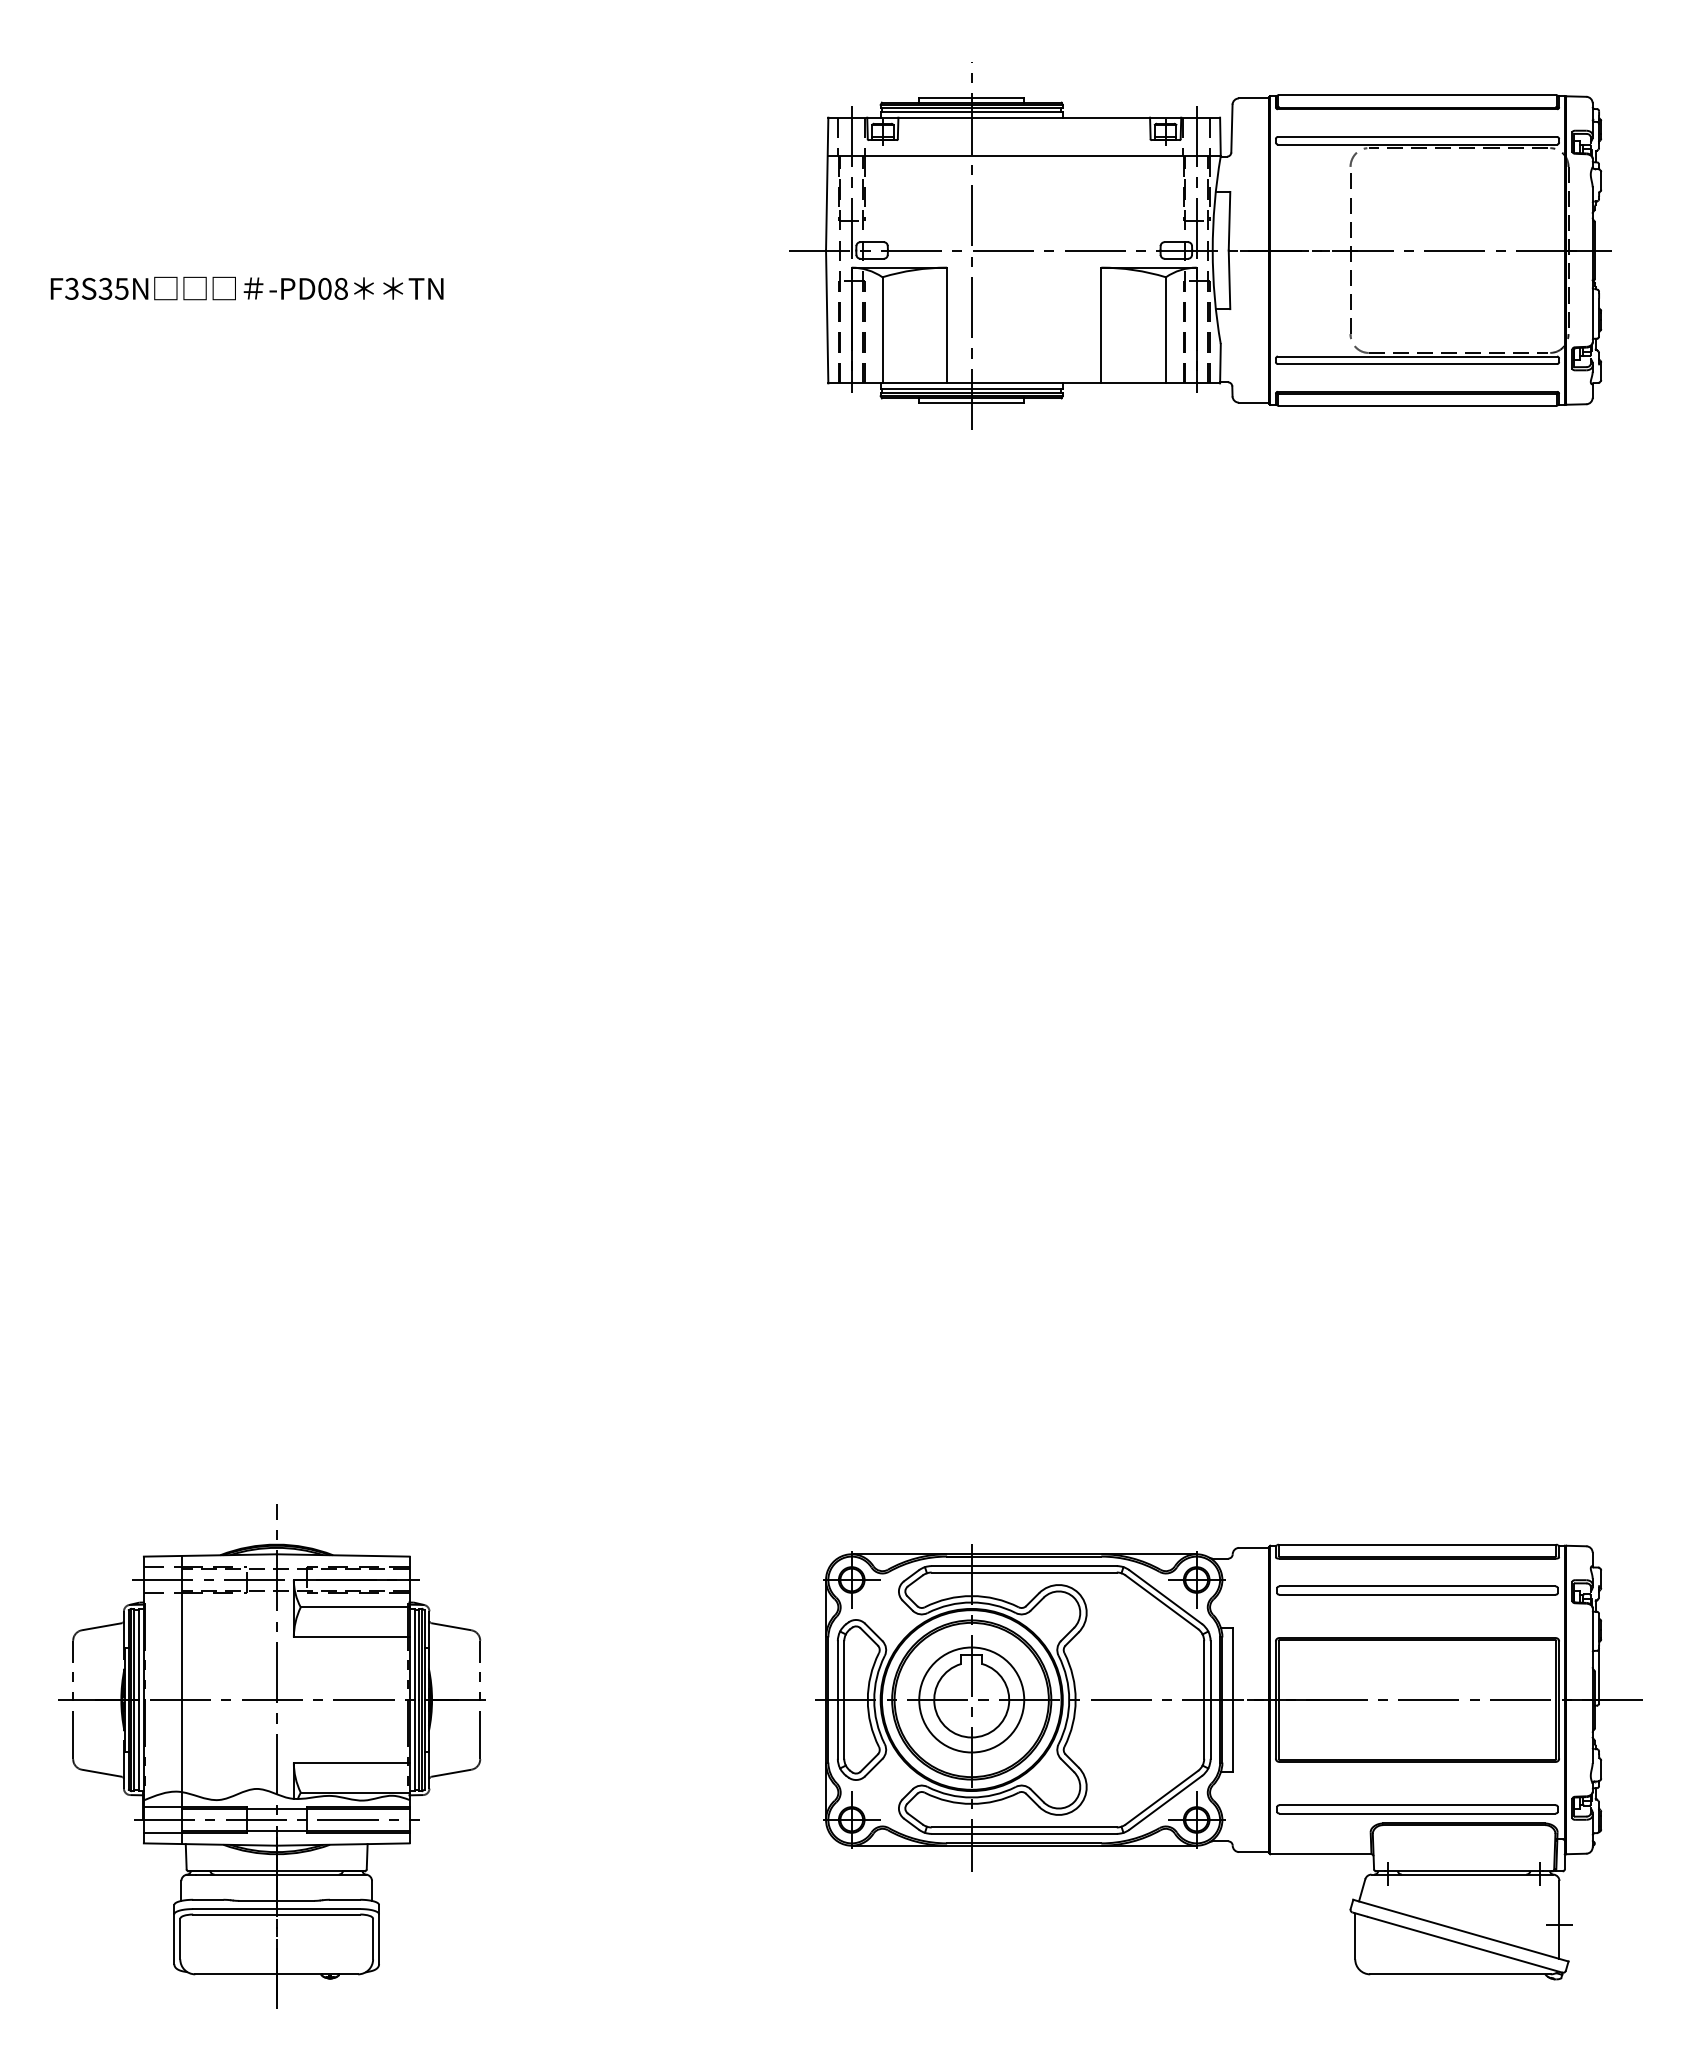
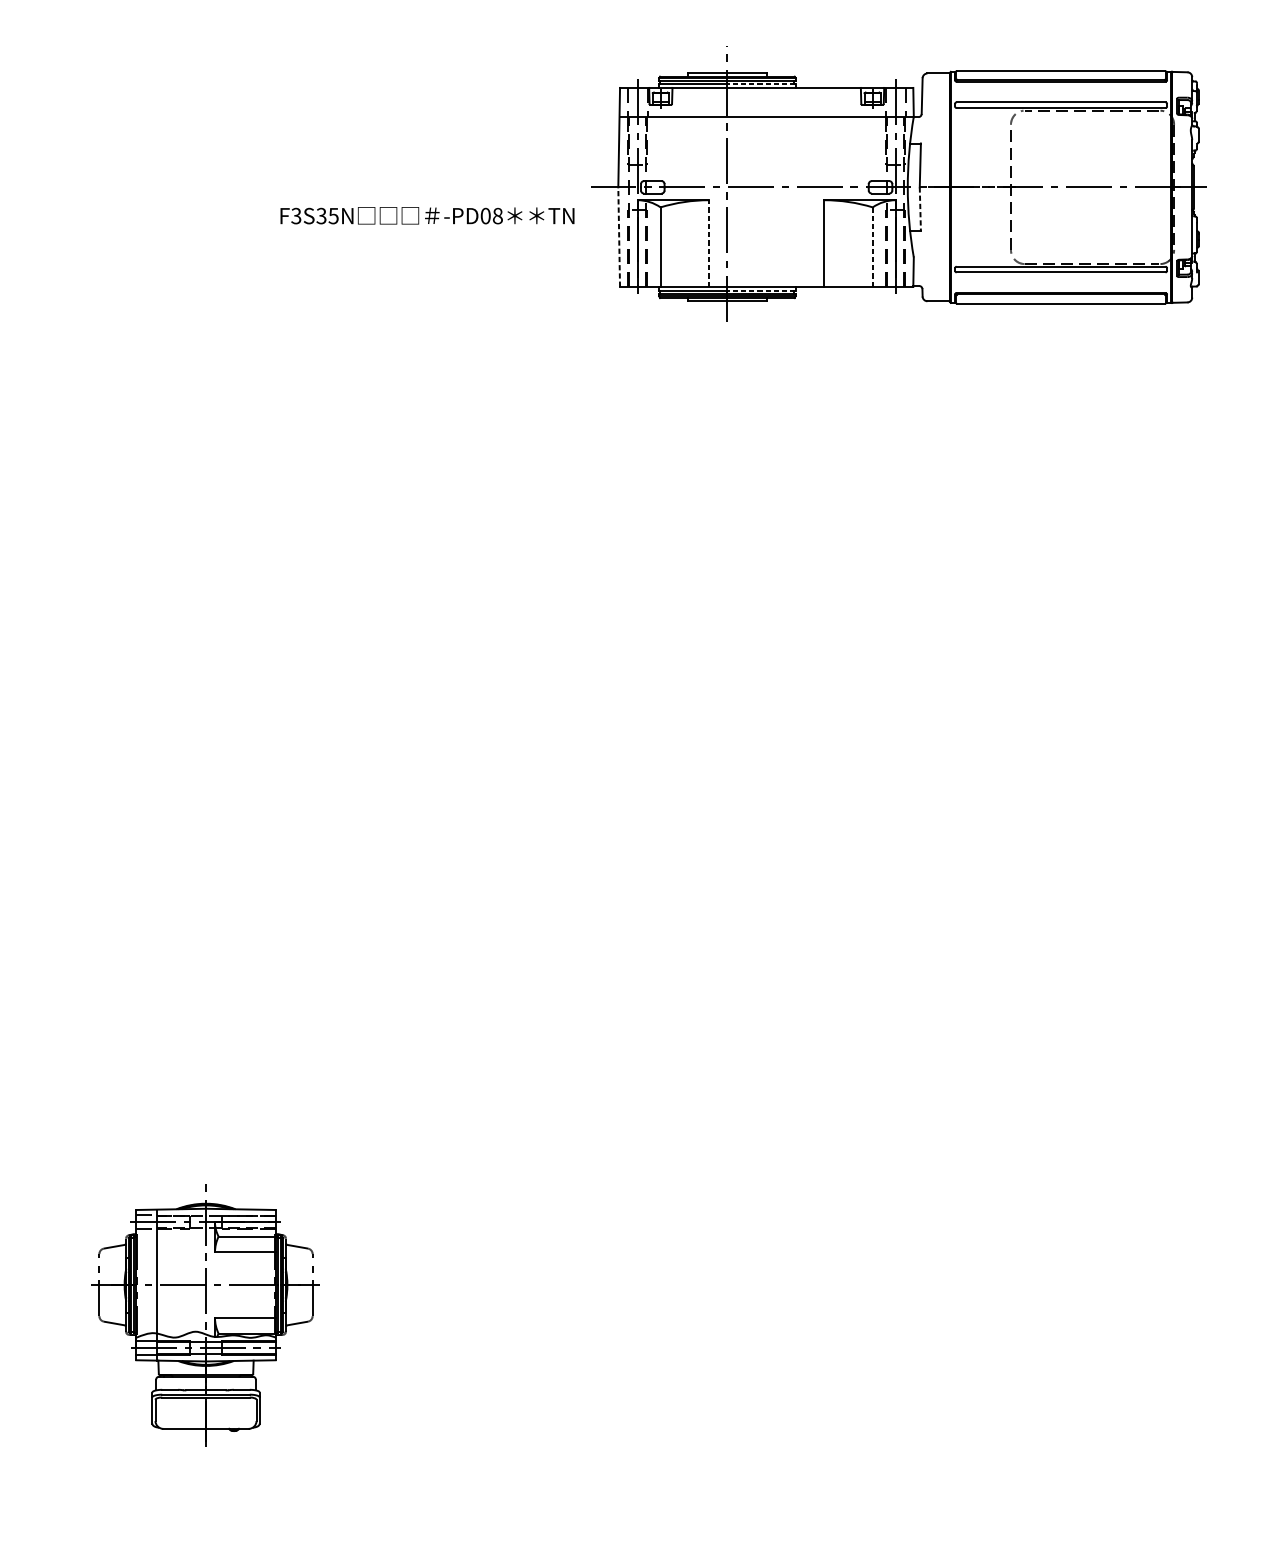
line: (1017, 112) -> (761, 84), solid -> dashed
line: (1229, 280) -> (920, 209), solid -> dashed
text: (246, 288) -> (427, 215), moved
line: (827, 316) -> (619, 236), solid -> dashed
line: (947, 325) -> (709, 243), solid -> dashed
line: (1165, 329) -> (872, 246), solid -> dashed
line: (1017, 388) -> (761, 290), solid -> dashed
part: (271, 1756) -> (203, 1314), size x0.7
part: (1228, 1761) -> (919, 1318), removed

